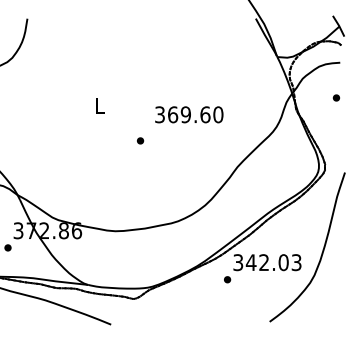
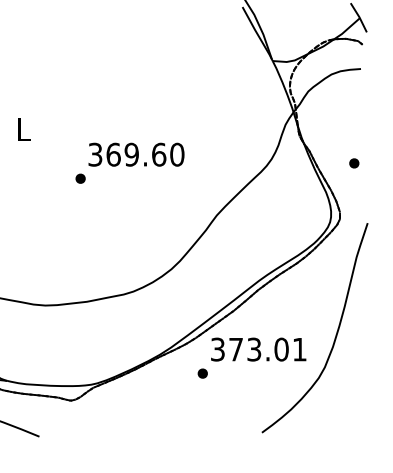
part: (335, 97) -> (352, 162), moved
text: (189, 114) -> (136, 154), moved
text: (273, 262) -> (267, 349), 342.03 -> 373.01

